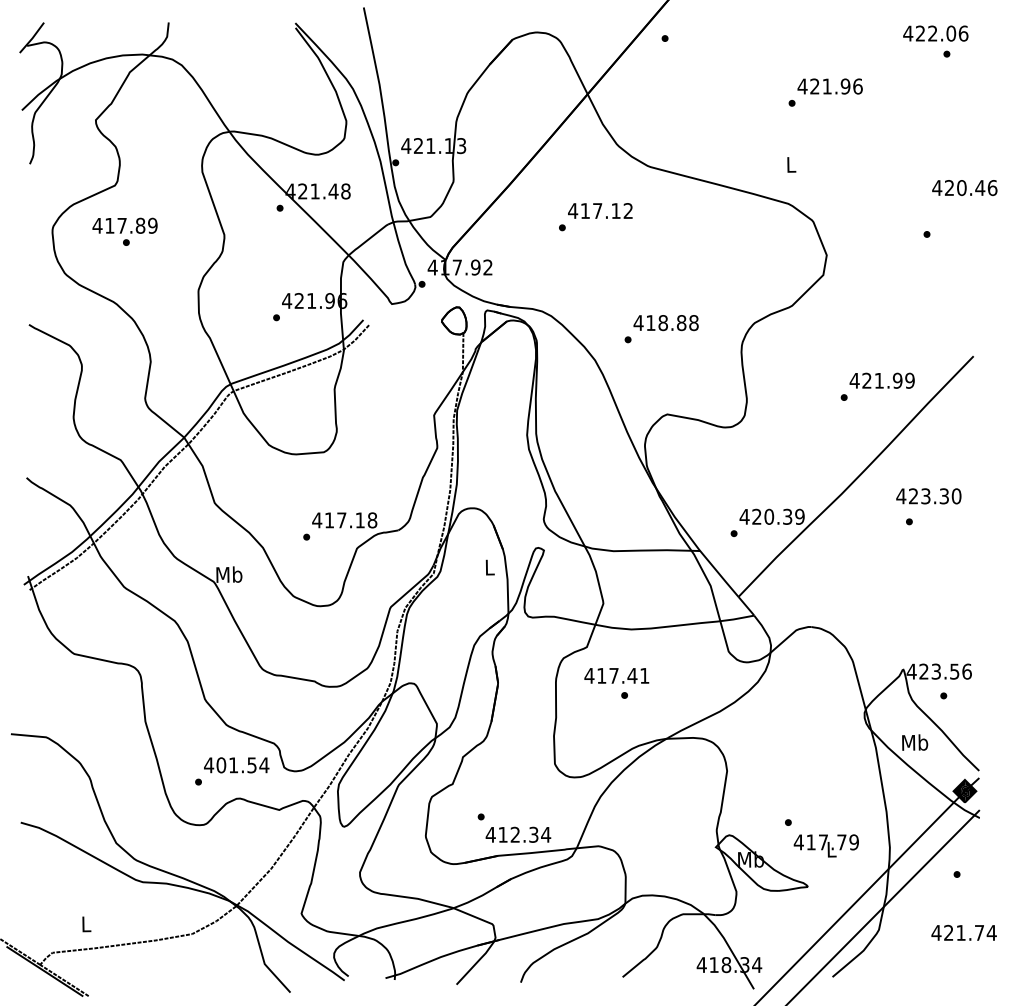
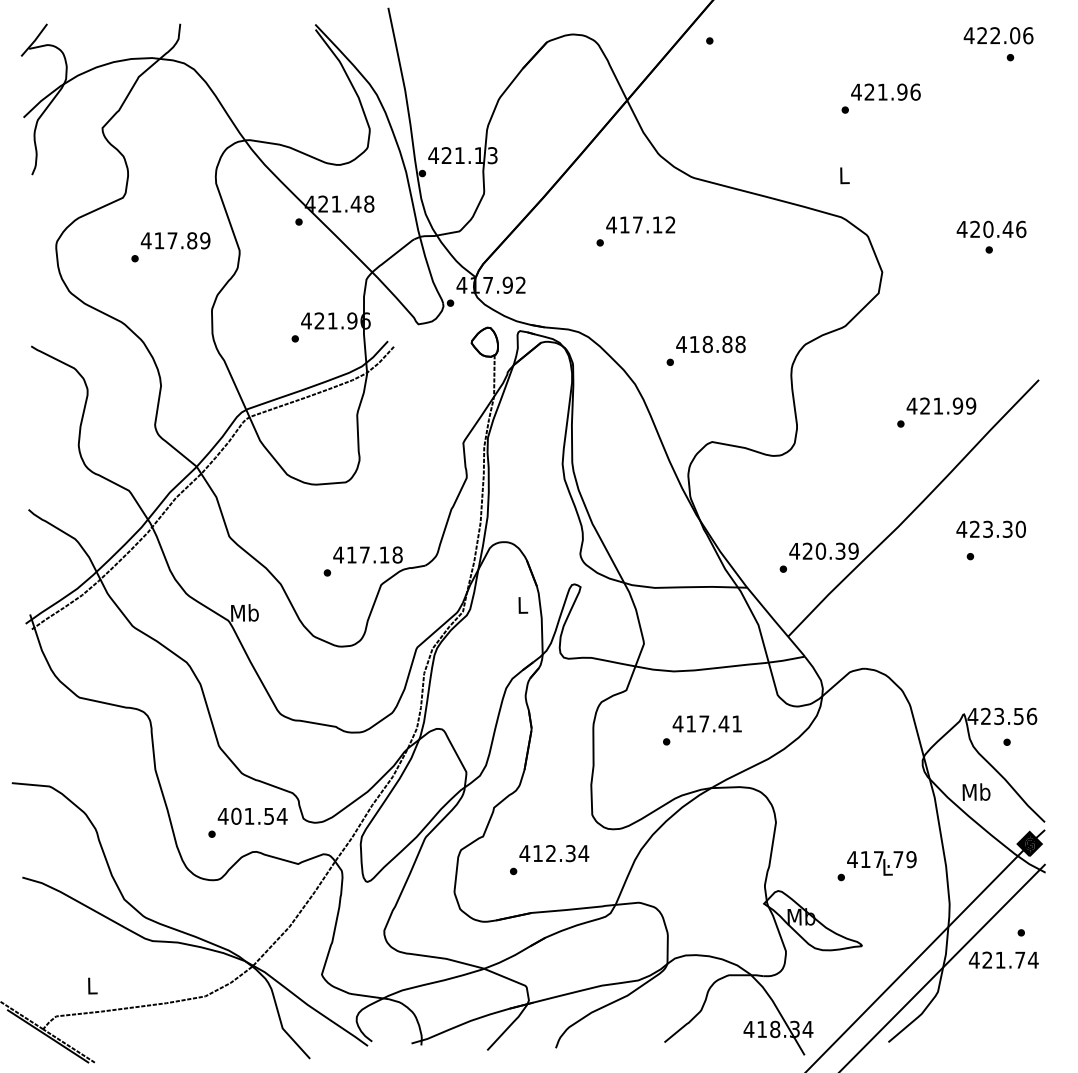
text: (964, 187) -> (991, 228), moved
text: (124, 225) -> (175, 240), moved
text: (616, 675) -> (706, 723), moved
text: (518, 834) -> (554, 853), moved
text: (826, 846) -> (881, 863), moved
text: (963, 932) -> (1003, 959), moved

